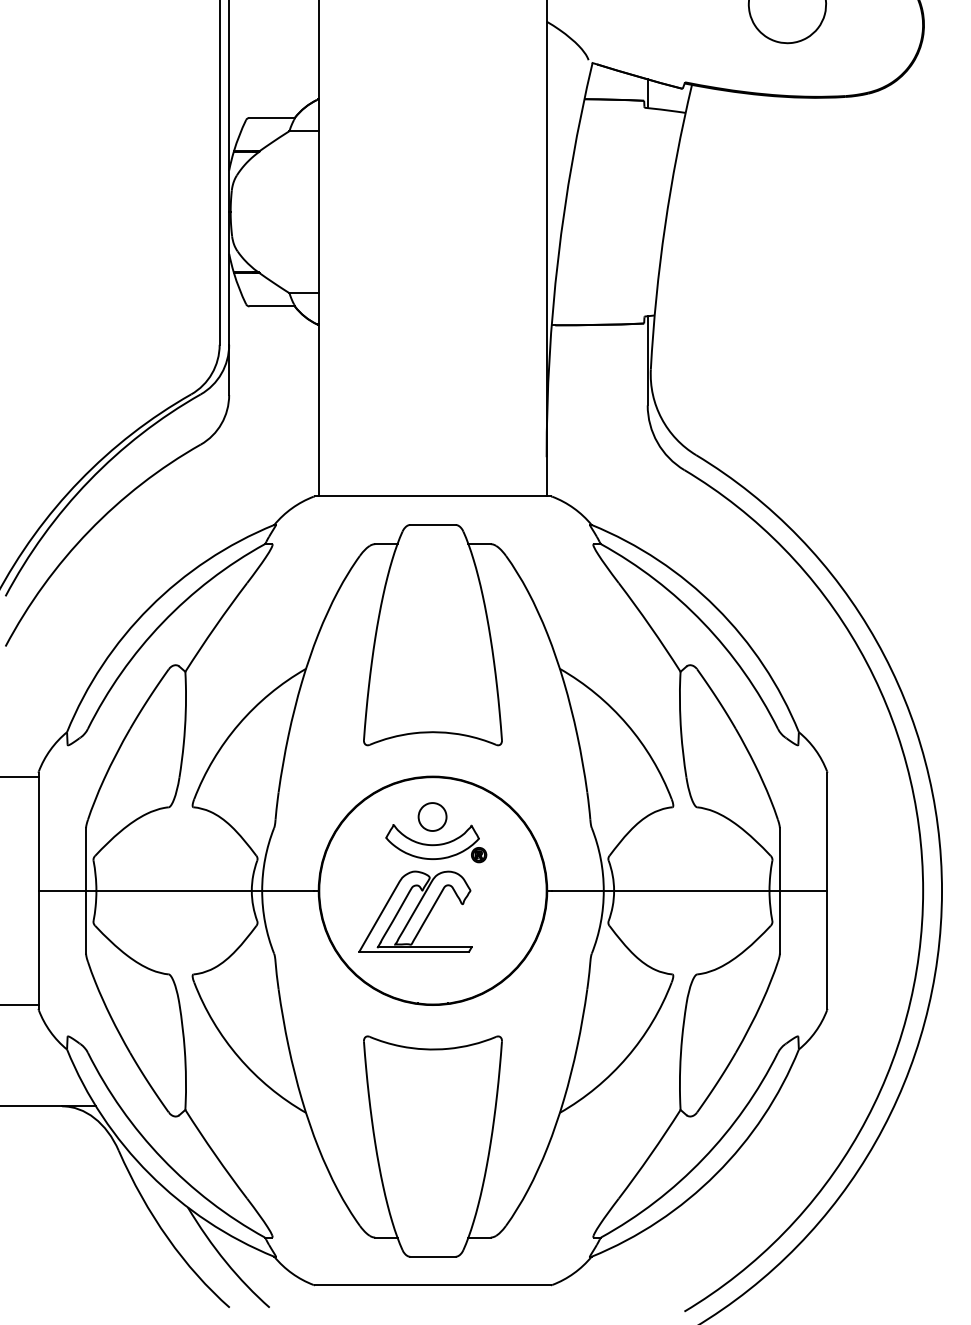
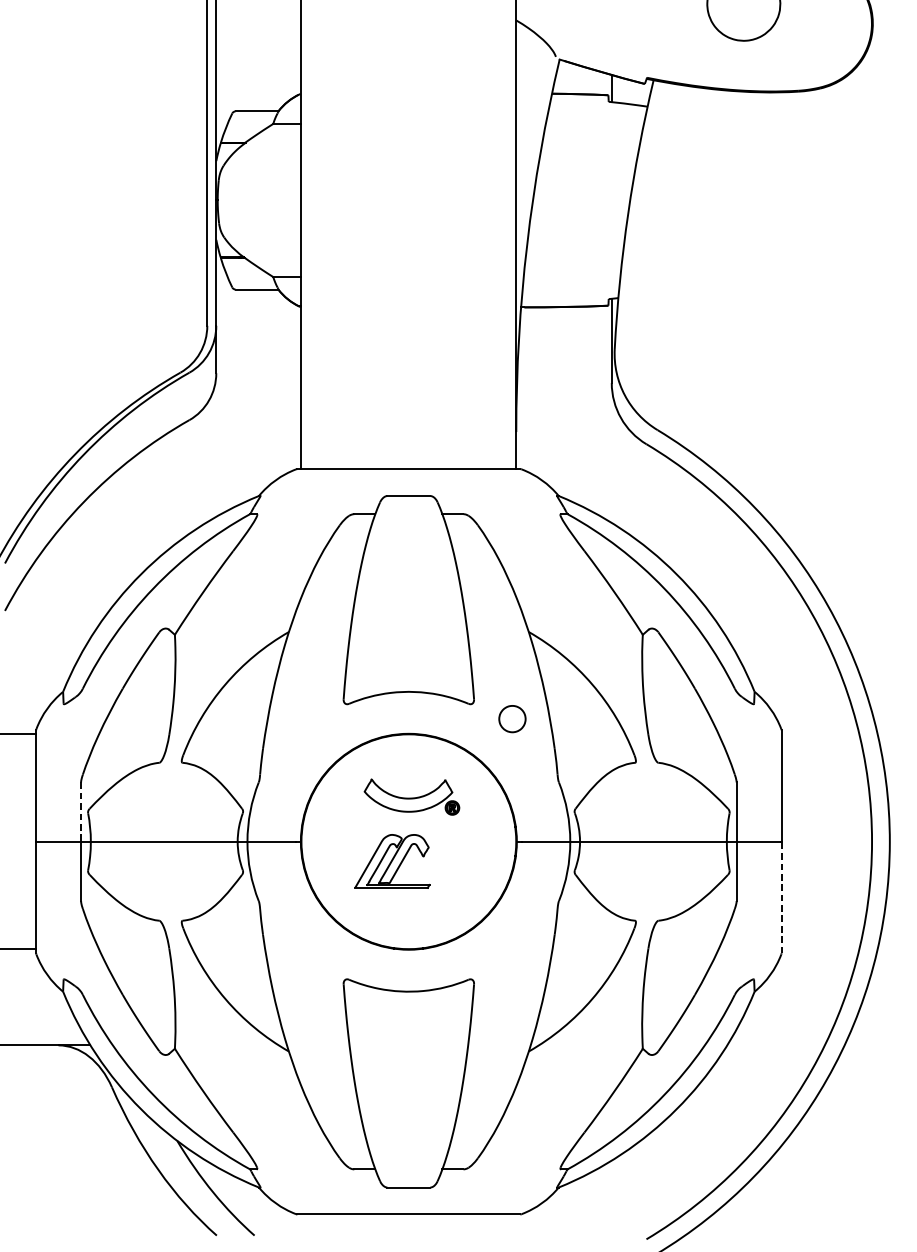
part: (432, 816) -> (512, 718), moved
line: (86, 859) -> (81, 812), solid -> dashed
part: (415, 911) -> (392, 861), size x0.7
line: (827, 949) -> (781, 897), solid -> dashed

